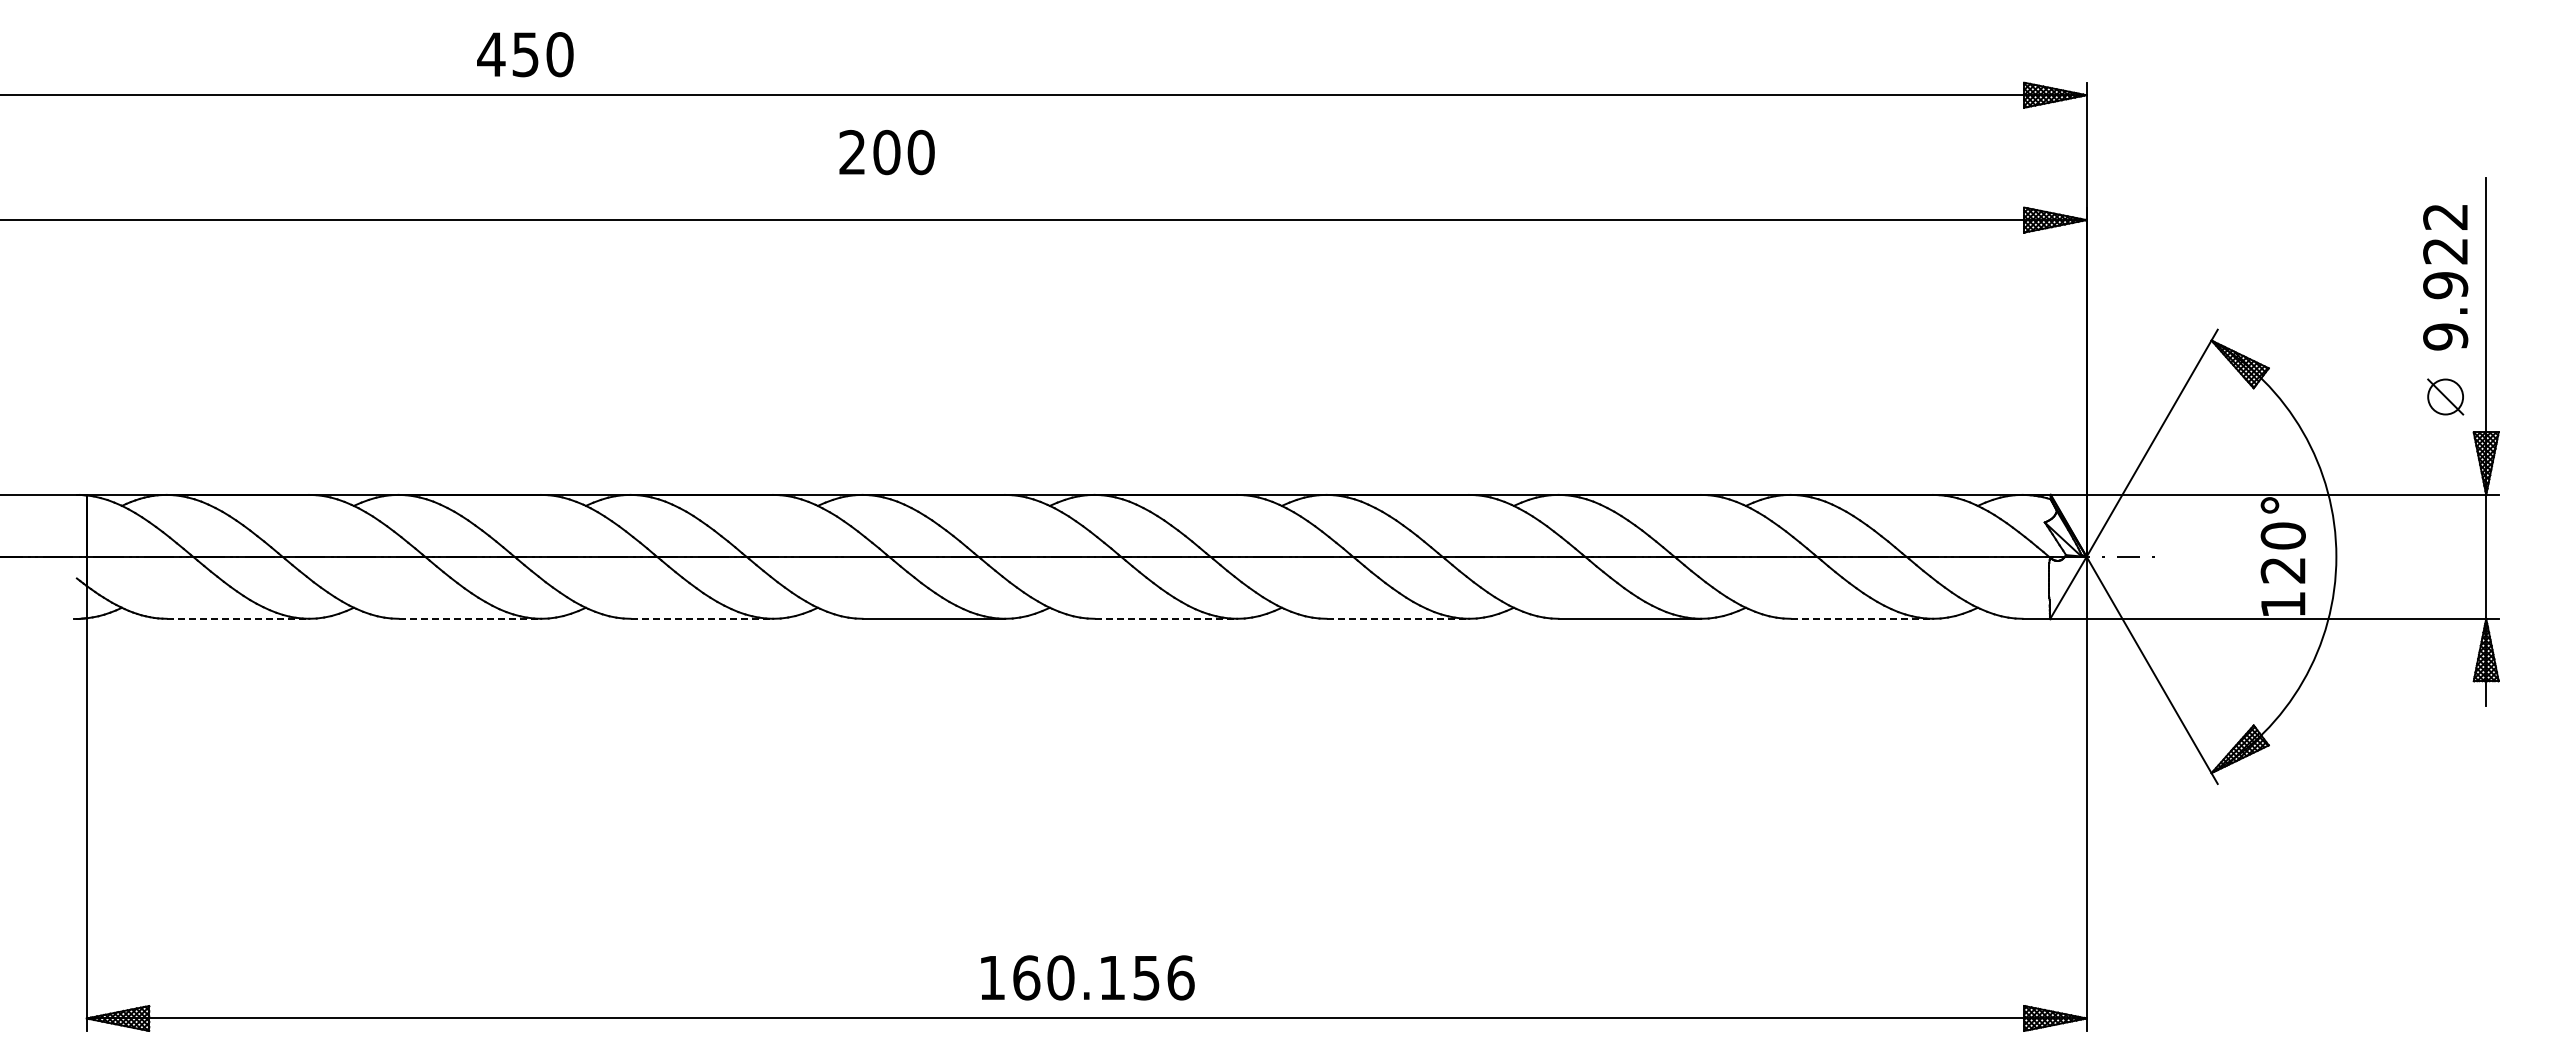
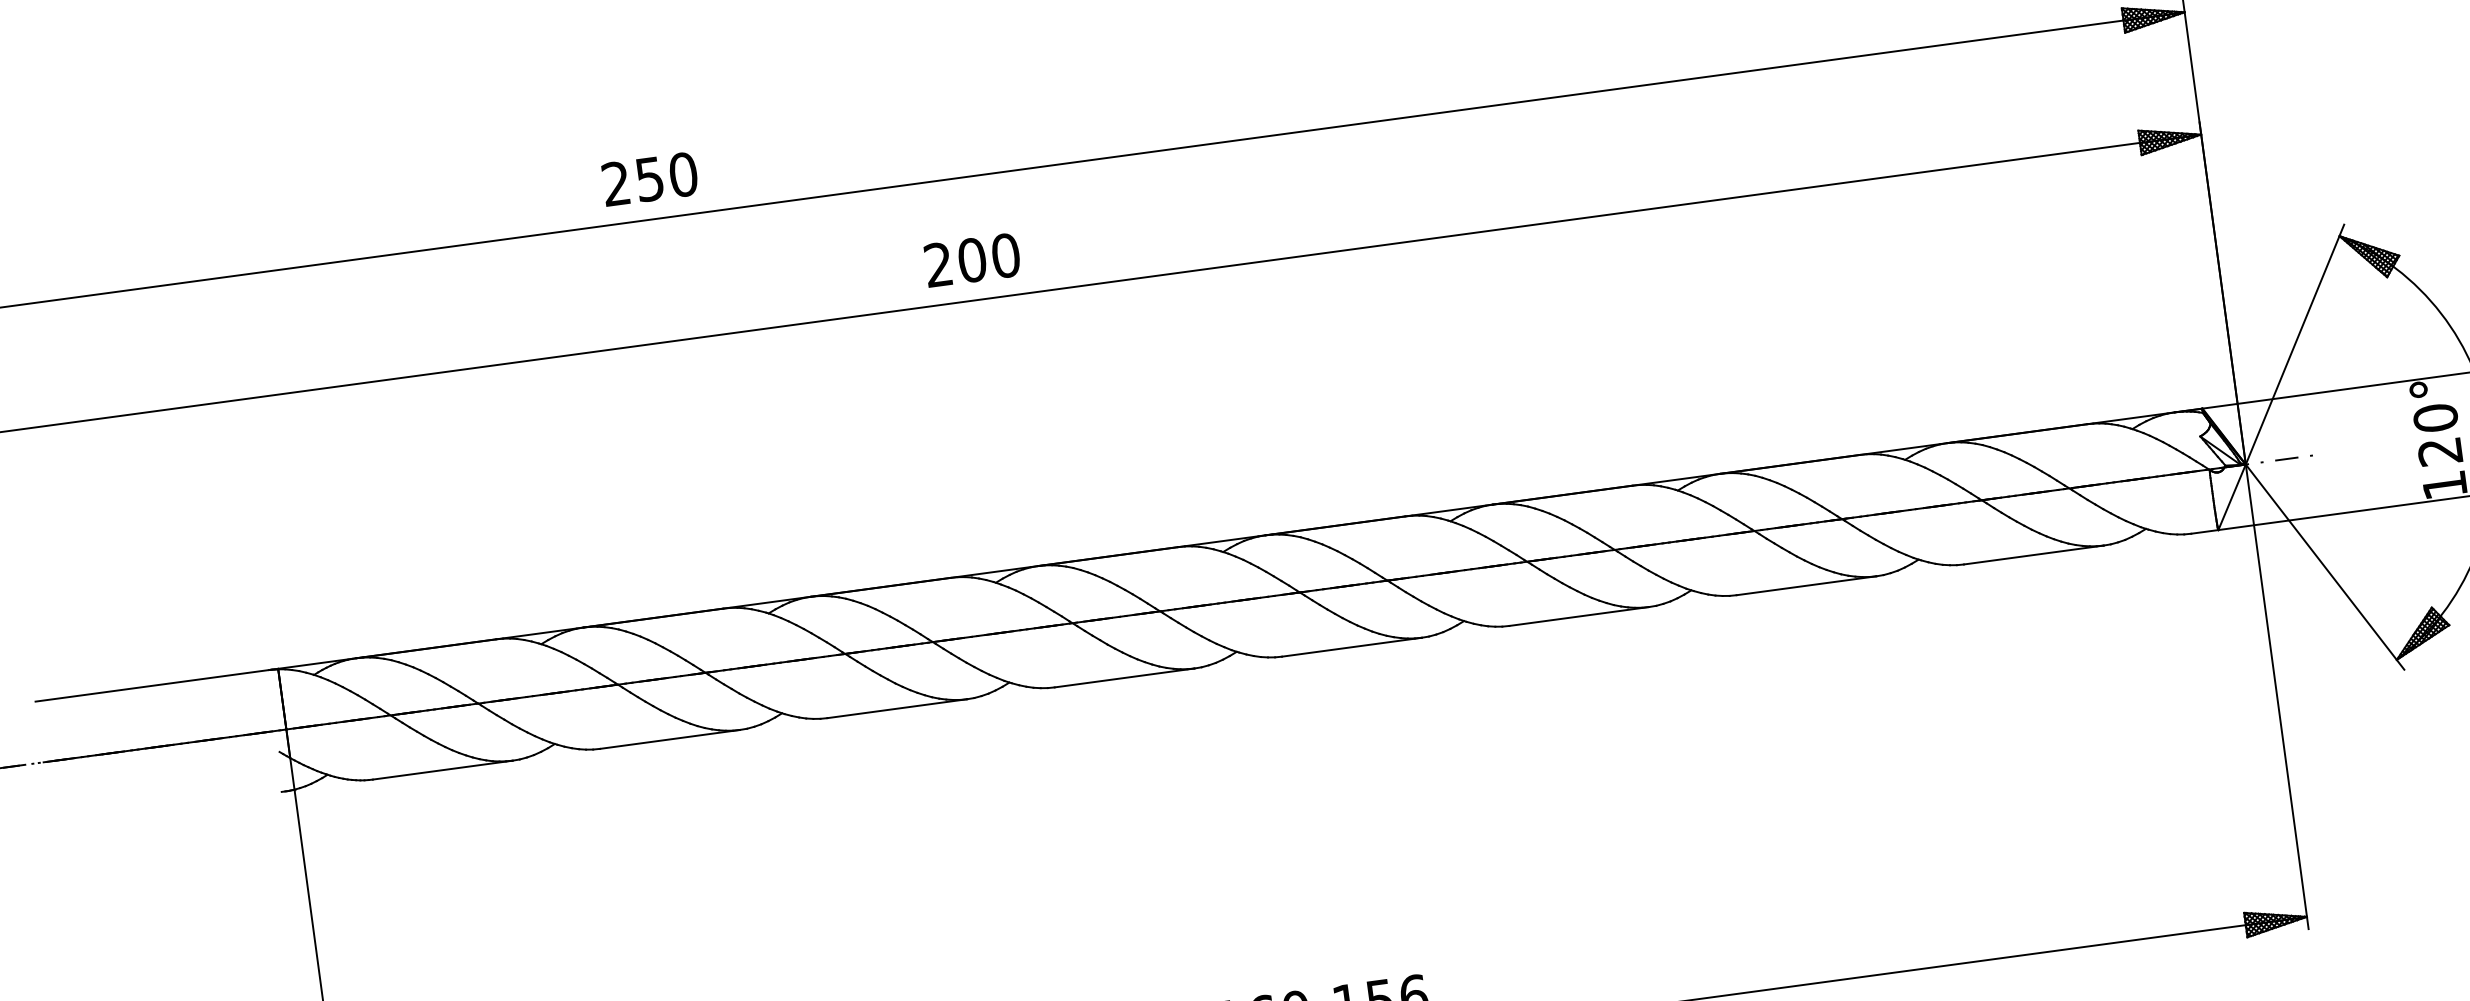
text: (491, 54) -> (616, 183), 450 -> 250
text: (886, 152) -> (971, 260), moved
line: (238, 618) -> (443, 769), dashed -> solid
line: (470, 618) -> (670, 739), dashed -> solid
line: (702, 618) -> (897, 708), dashed -> solid
line: (1166, 618) -> (1352, 646), dashed -> solid
line: (1398, 618) -> (1579, 616), dashed -> solid
line: (1862, 618) -> (2034, 554), dashed -> solid

